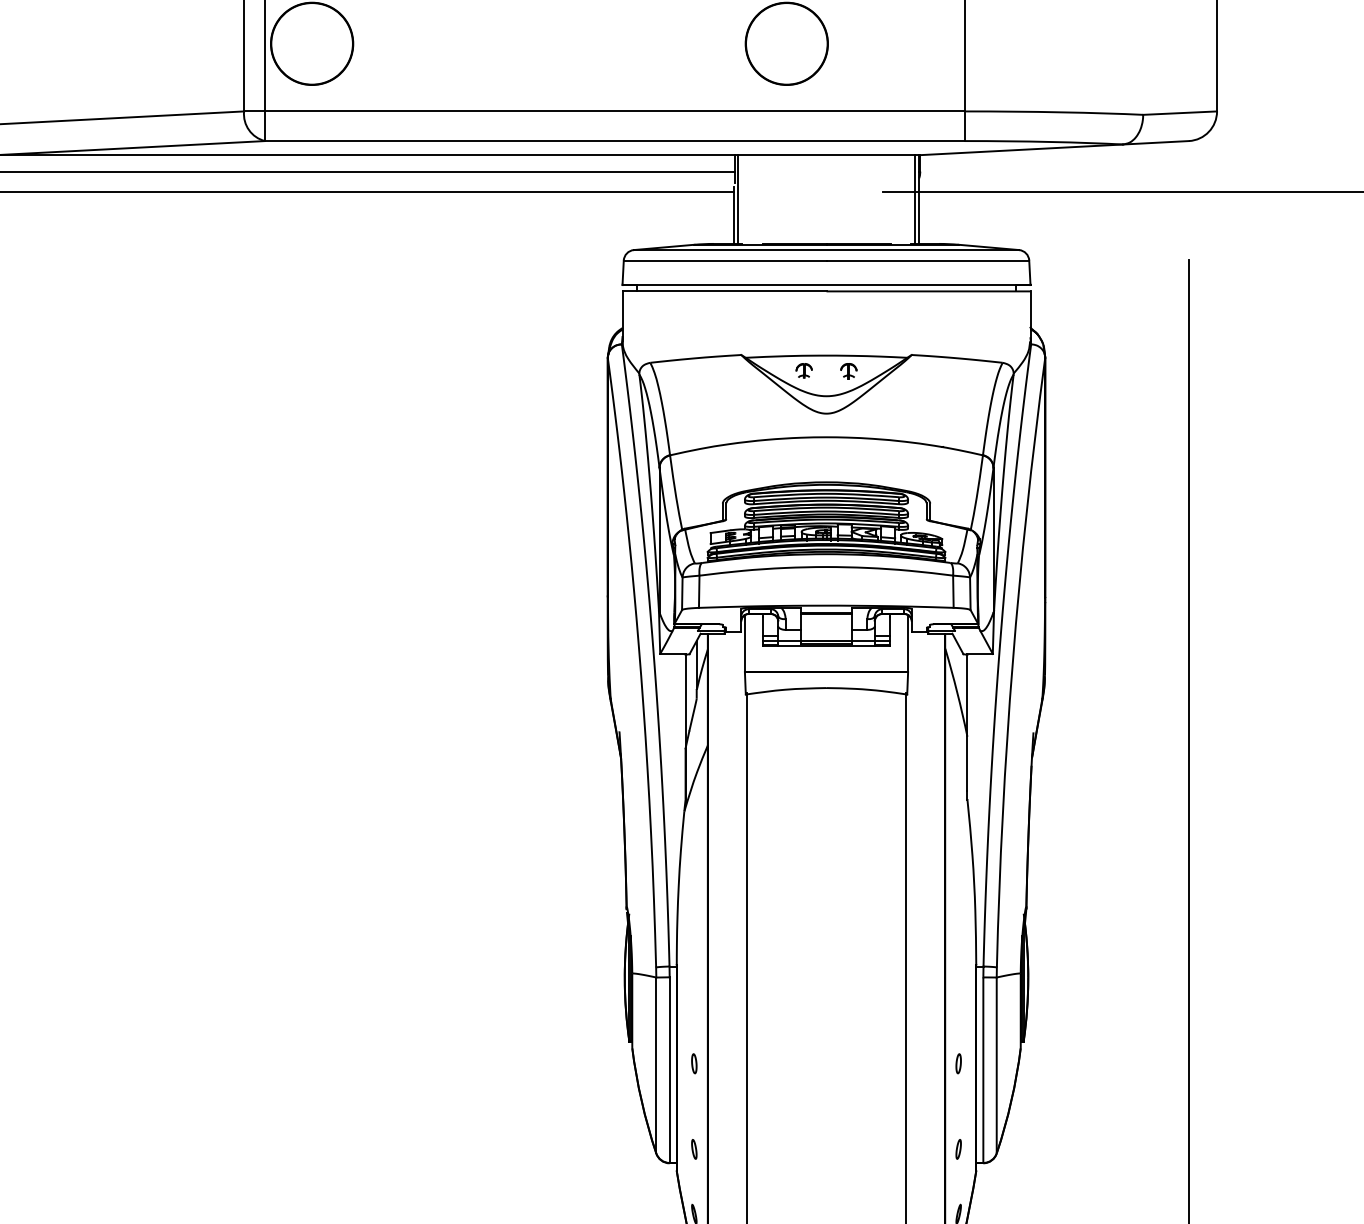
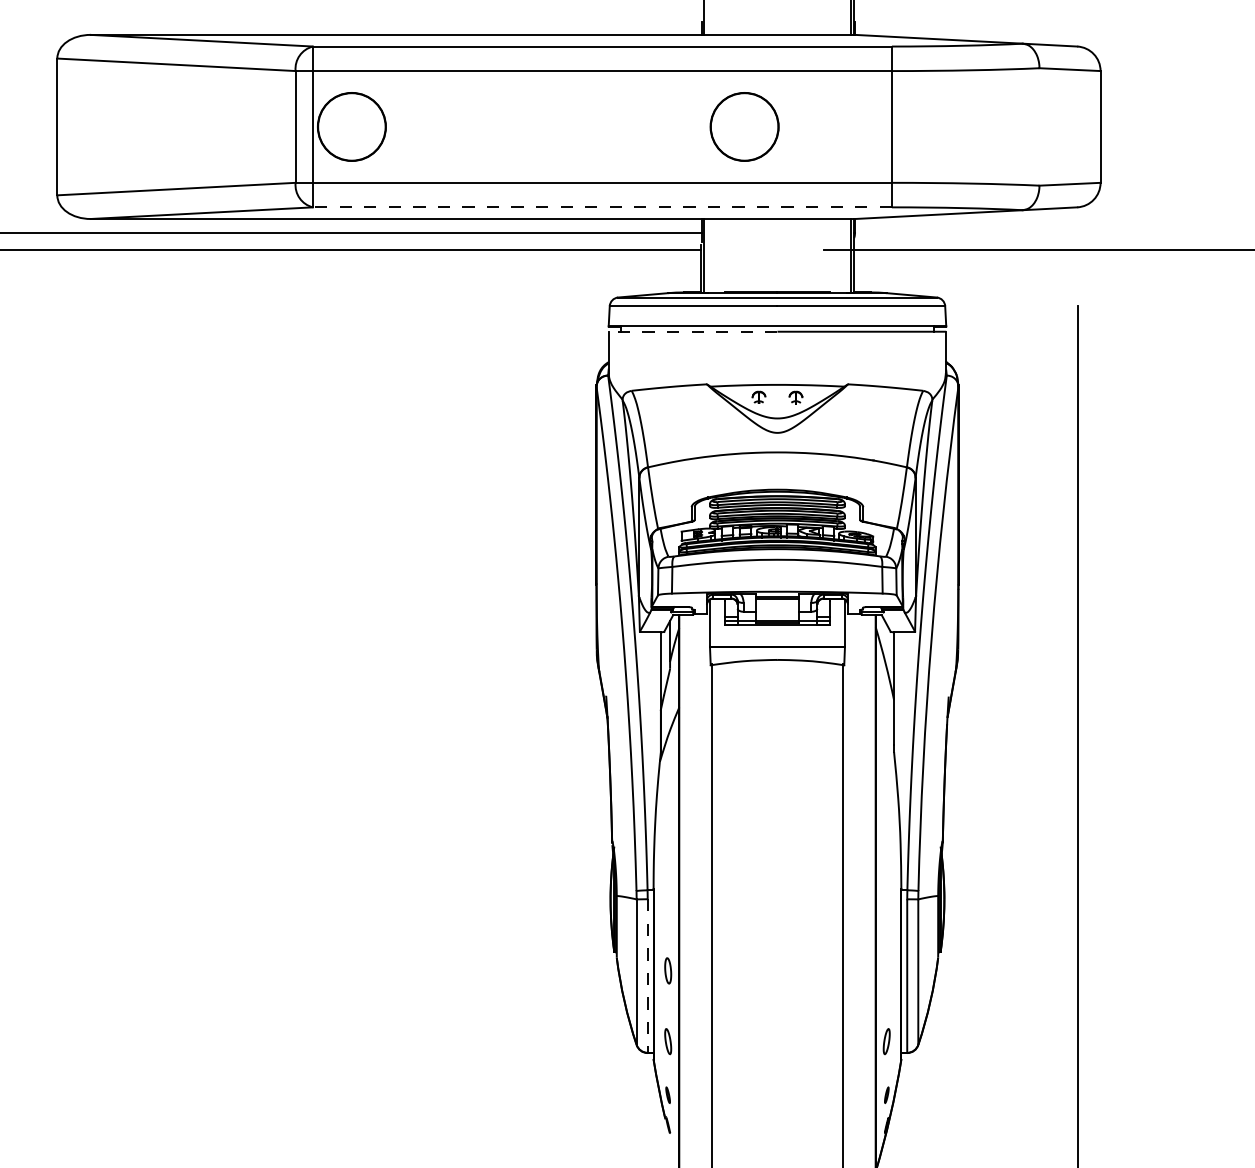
line: (613, 141) -> (601, 207), solid -> dashed
line: (723, 291) -> (692, 331), solid -> dashed
part: (693, 1063) -> (667, 970), size x1.6
part: (958, 1063) -> (886, 970), removed
line: (669, 1070) -> (647, 976), solid -> dashed
part: (693, 1149) -> (667, 1041), size x1.6
part: (958, 1149) -> (886, 1041), size x1.6

